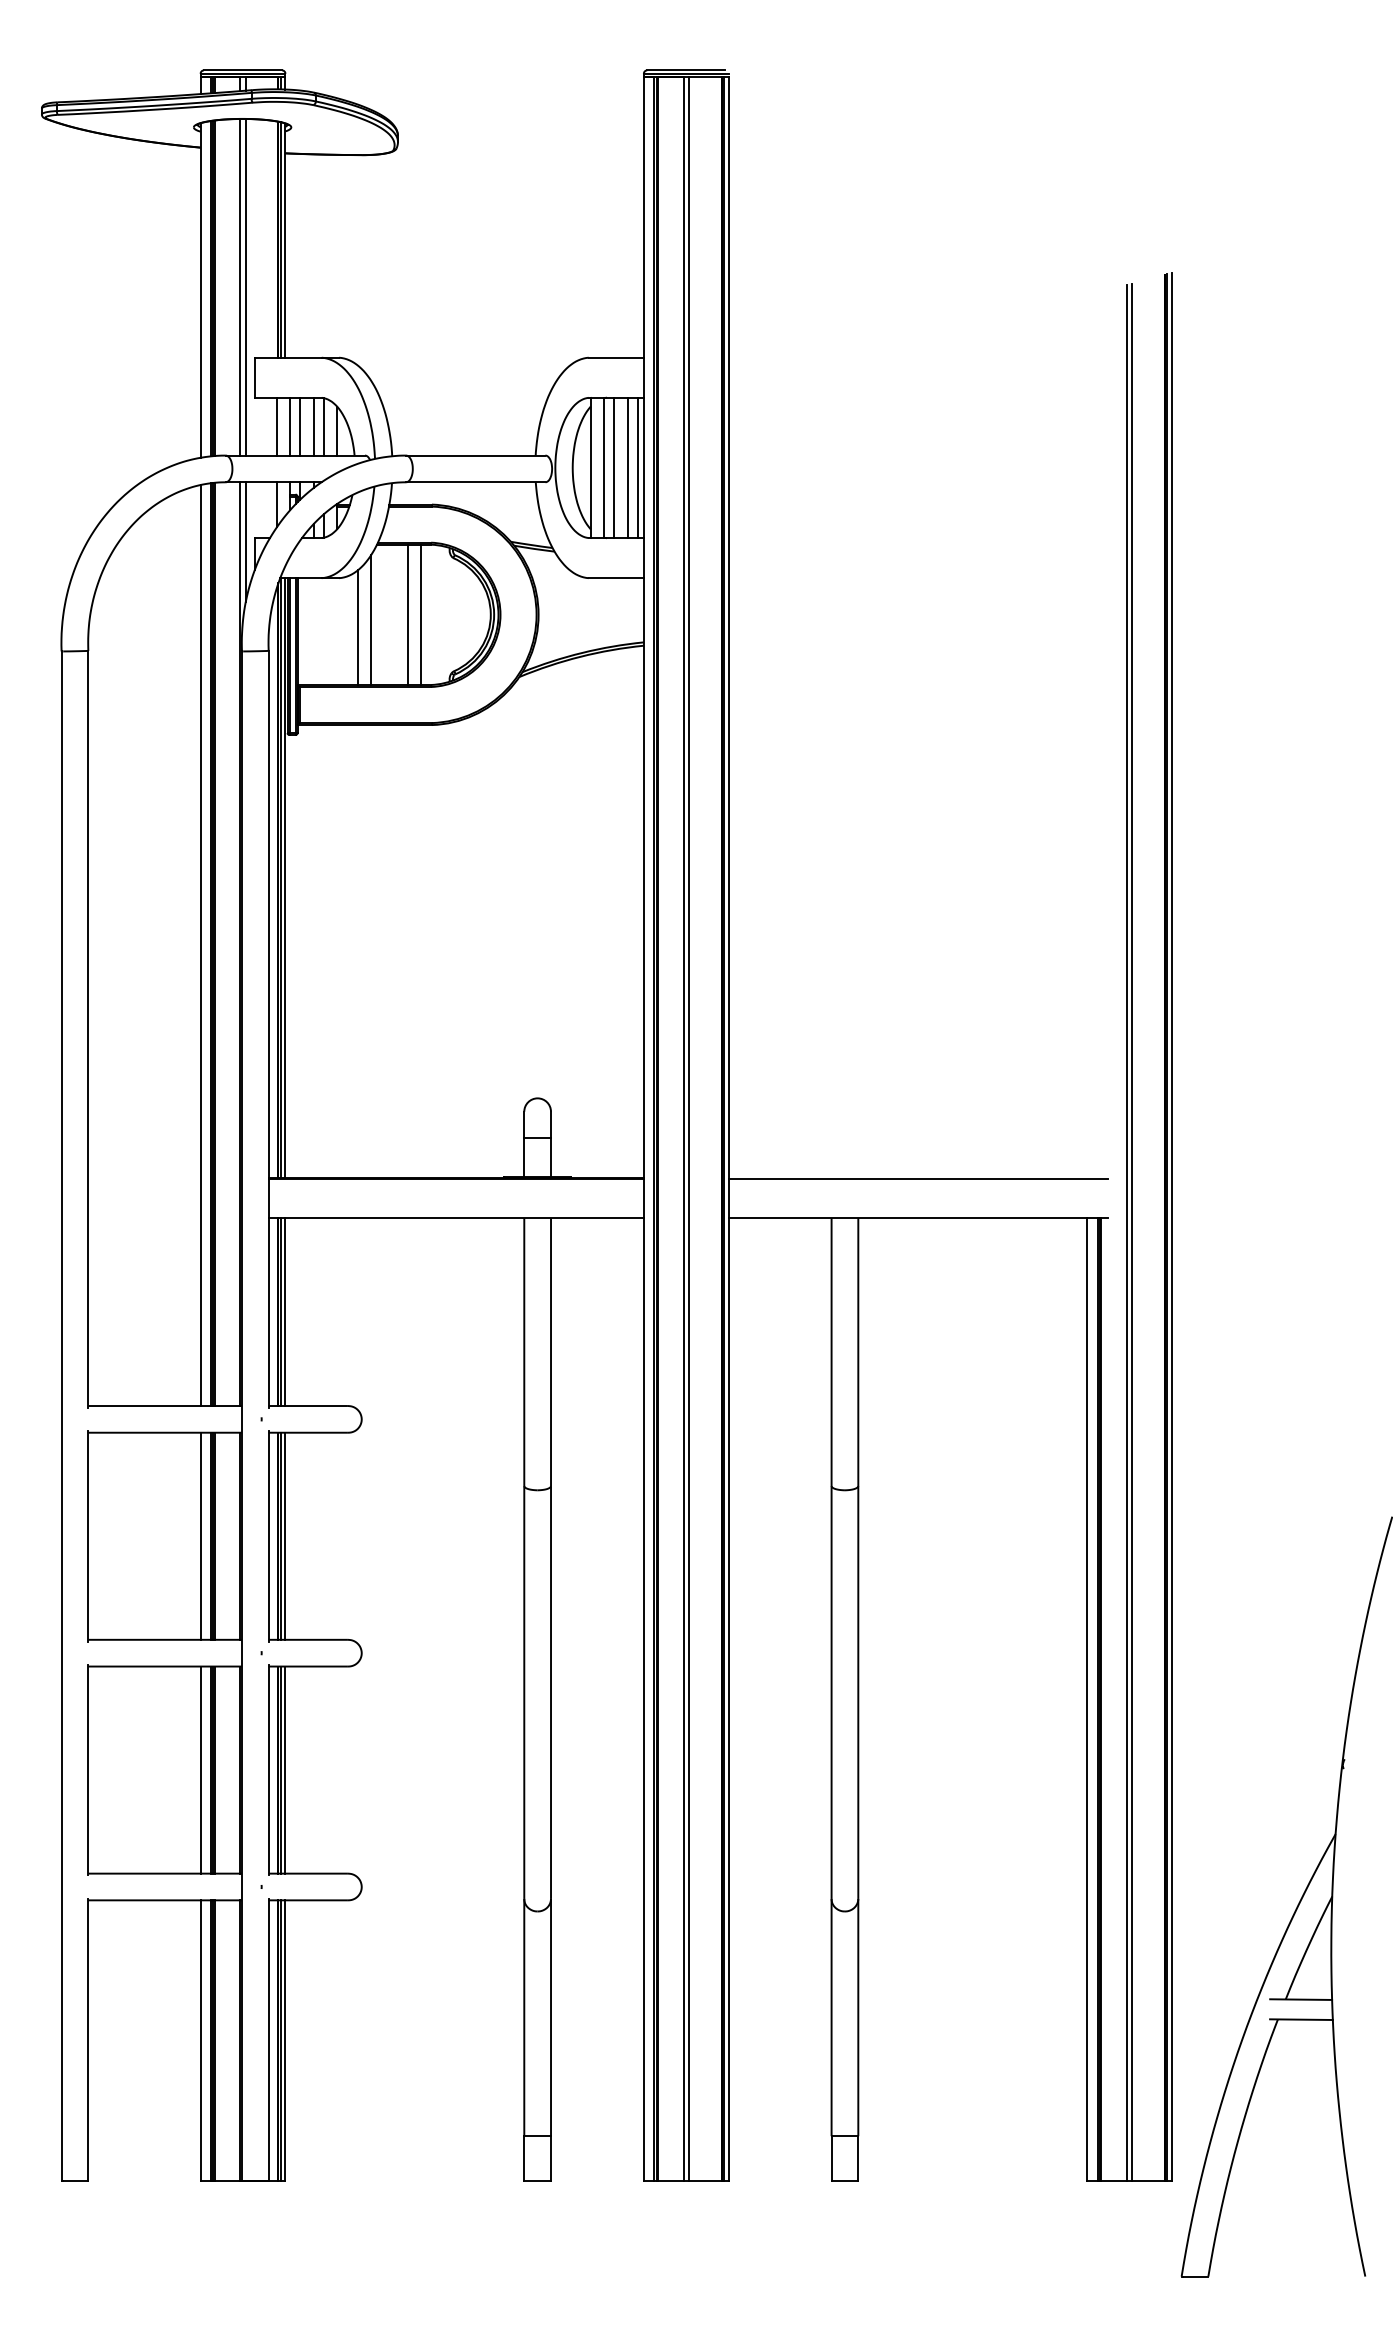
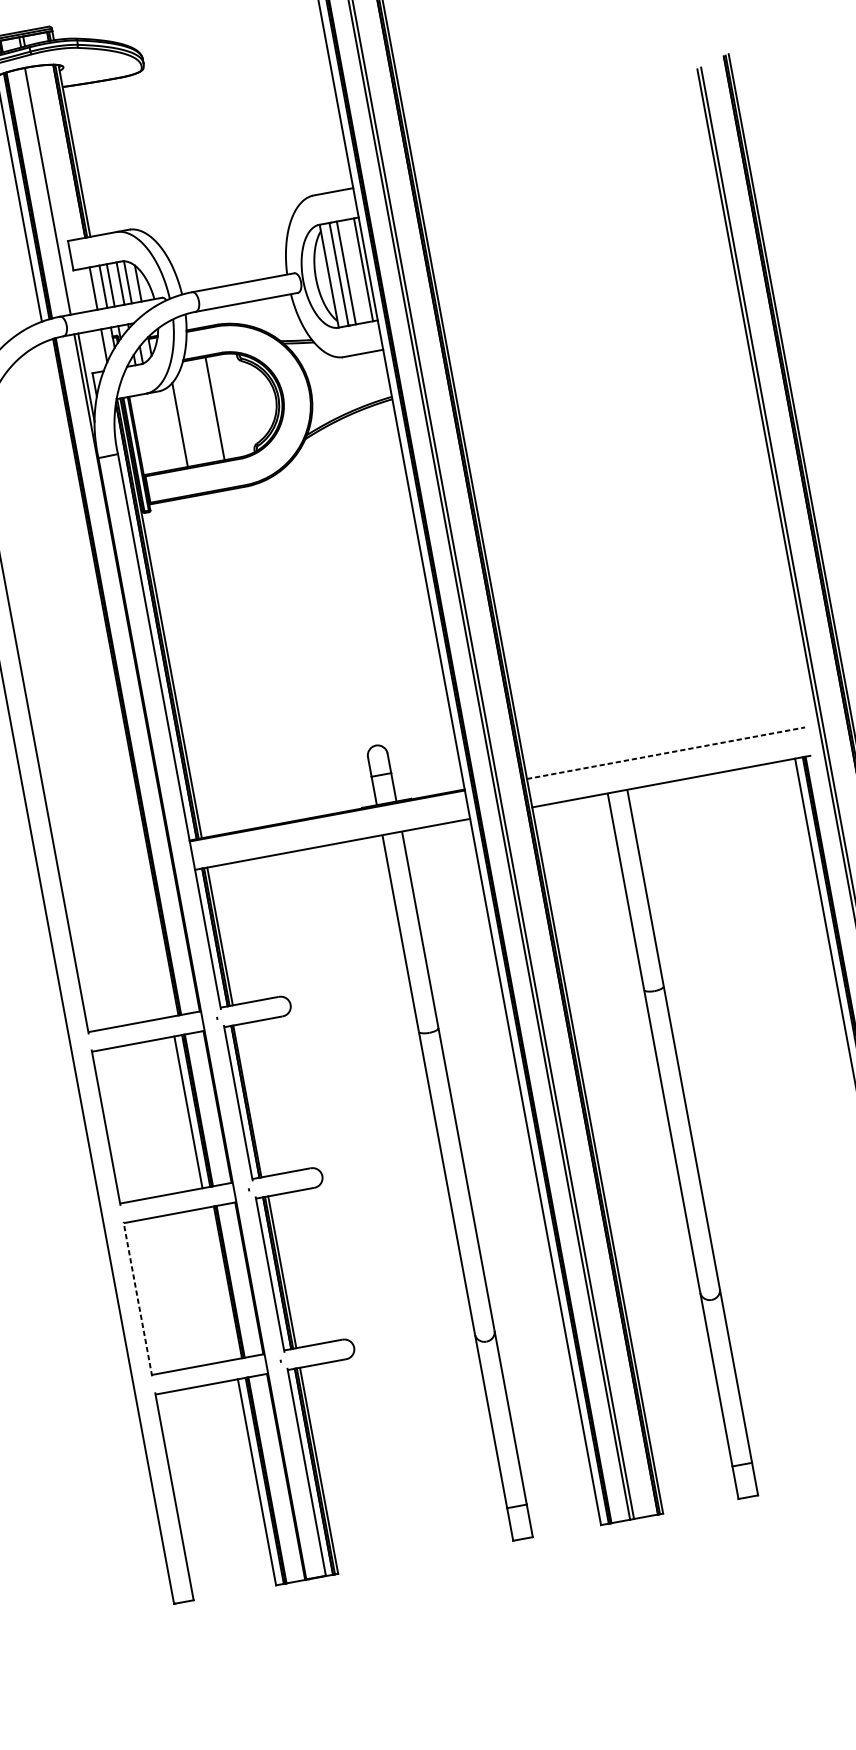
line: (245, 286) -> (51, 190), removed
line: (627, 467) -> (356, 270), removed
line: (421, 614) -> (225, 406), removed
line: (371, 620) -> (189, 417), removed
line: (200, 945) -> (108, 679), removed
line: (918, 1179) -> (666, 753), solid -> dashed
line: (285, 1535) -> (250, 1100), removed
line: (88, 1769) -> (137, 1298), solid -> dashed
line: (200, 1769) -> (220, 1283), removed

